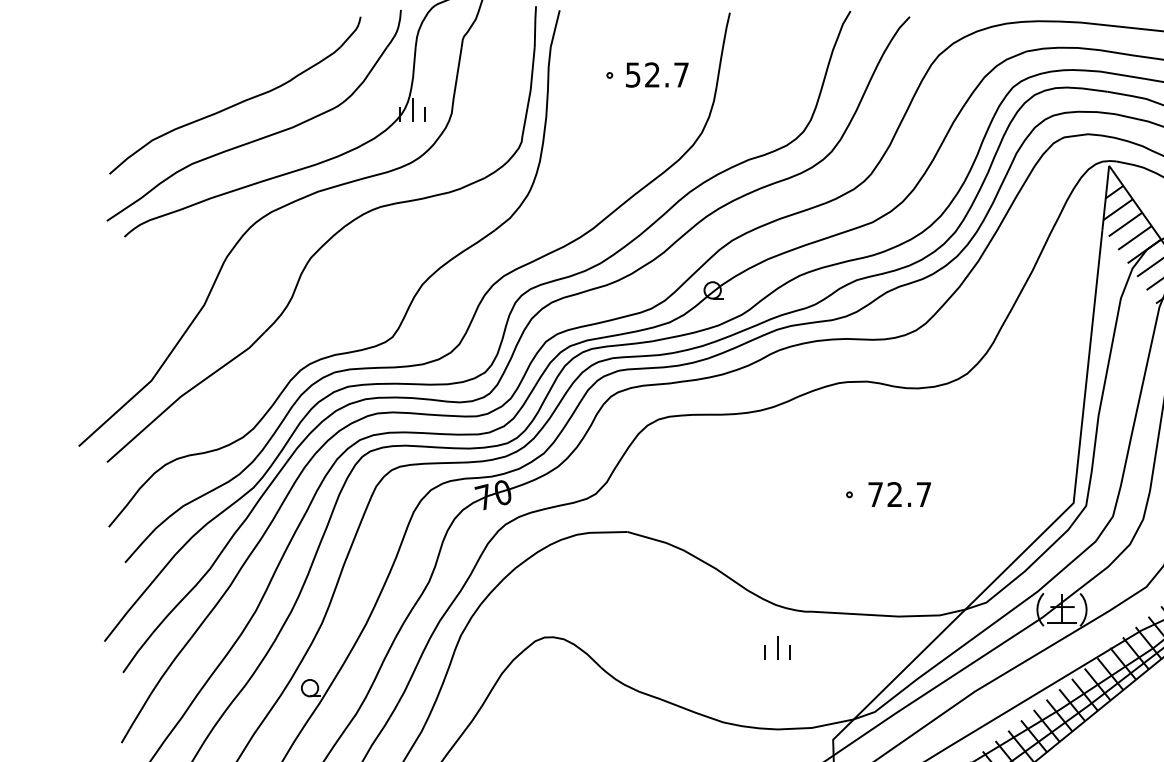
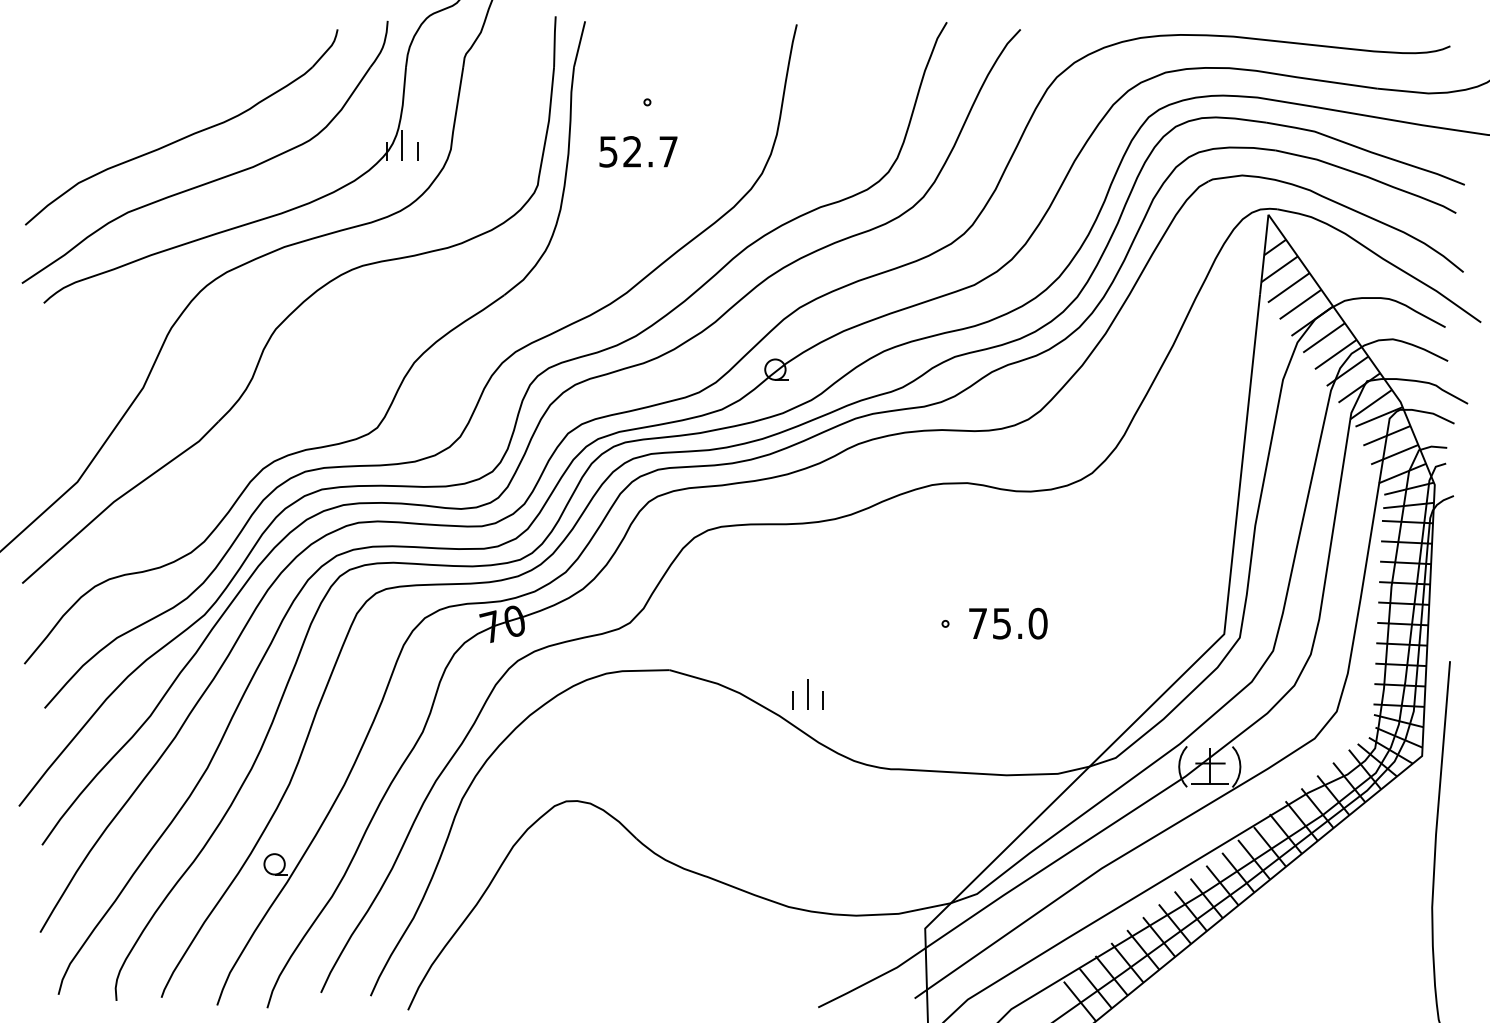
text: (657, 74) -> (638, 151), moved
text: (909, 494) -> (1020, 623), 72.7 -> 75.0
part: (777, 648) -> (807, 694), moved

